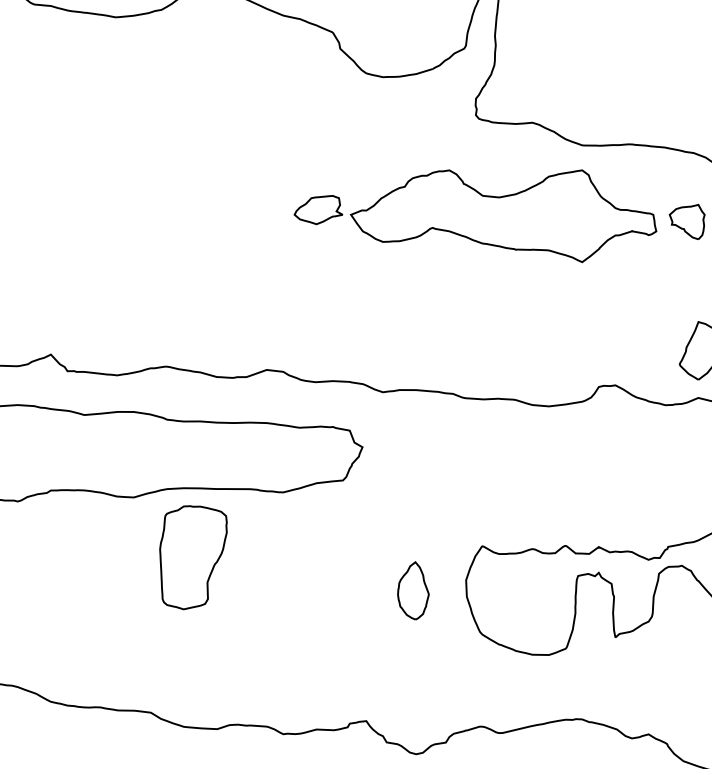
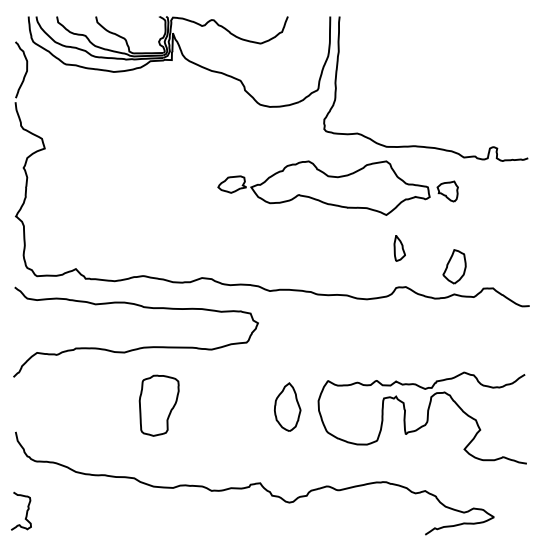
part: (604, 319) -> (399, 248), added
part: (192, 557) -> (158, 405), moved
part: (412, 589) -> (287, 406), size x1.43

